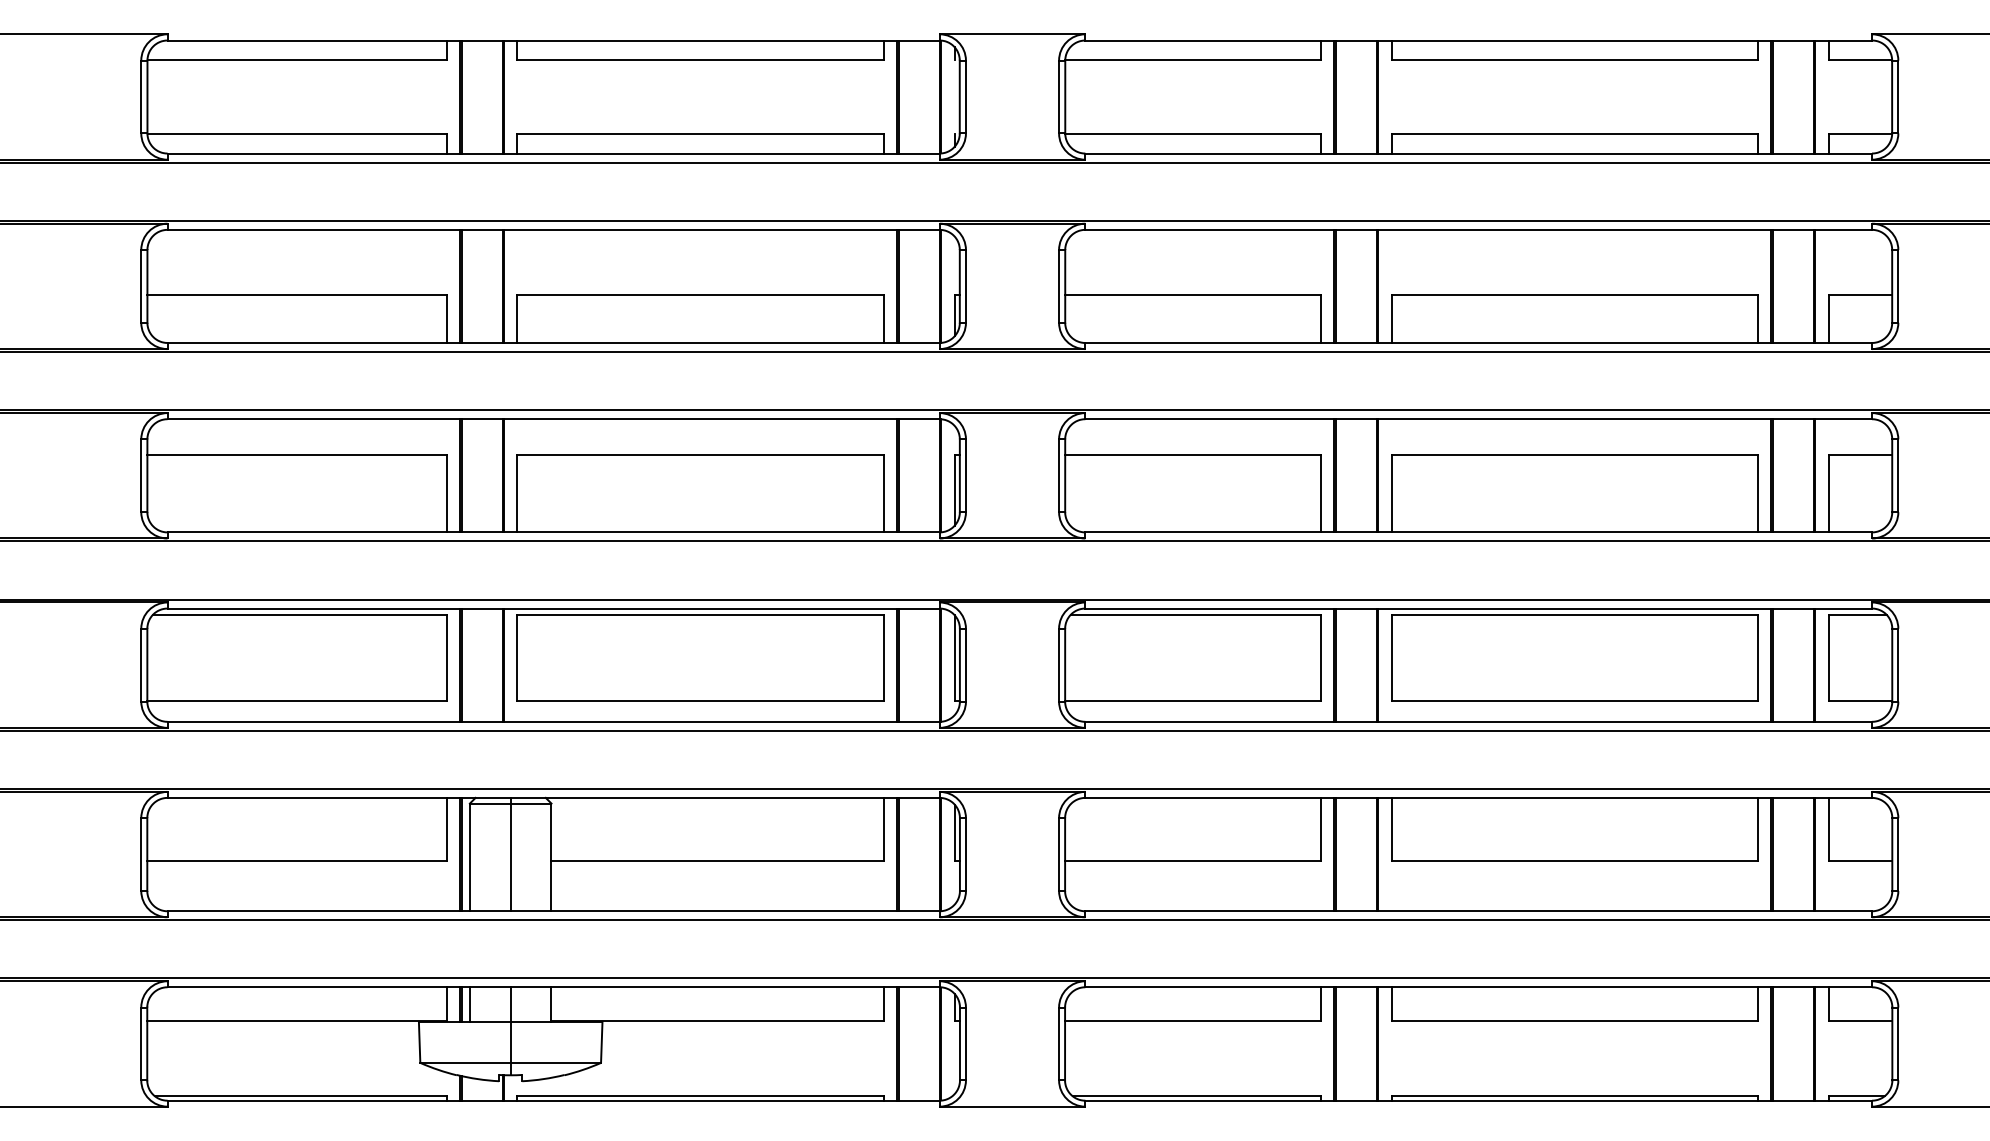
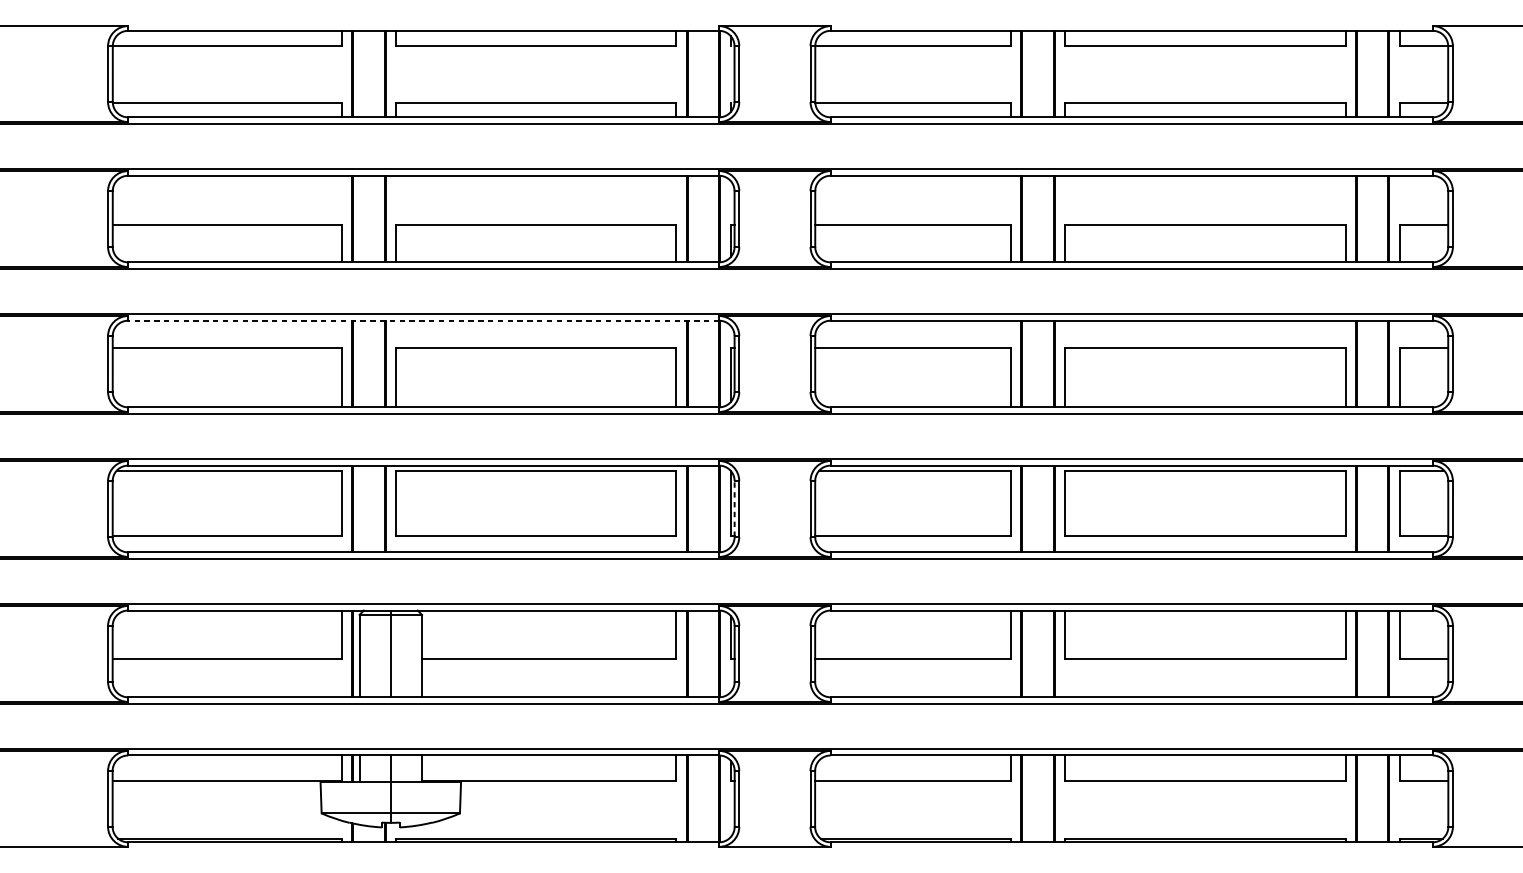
line: (553, 419) -> (423, 320), solid -> dashed
line: (959, 664) -> (734, 508), solid -> dashed

